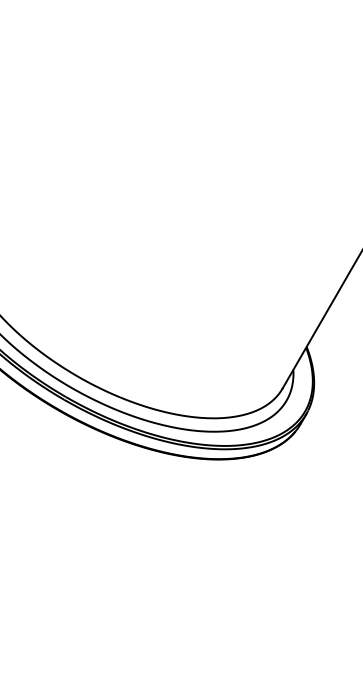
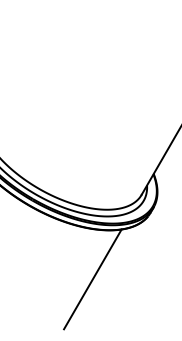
line: (184, 557) -> (92, 279), added

